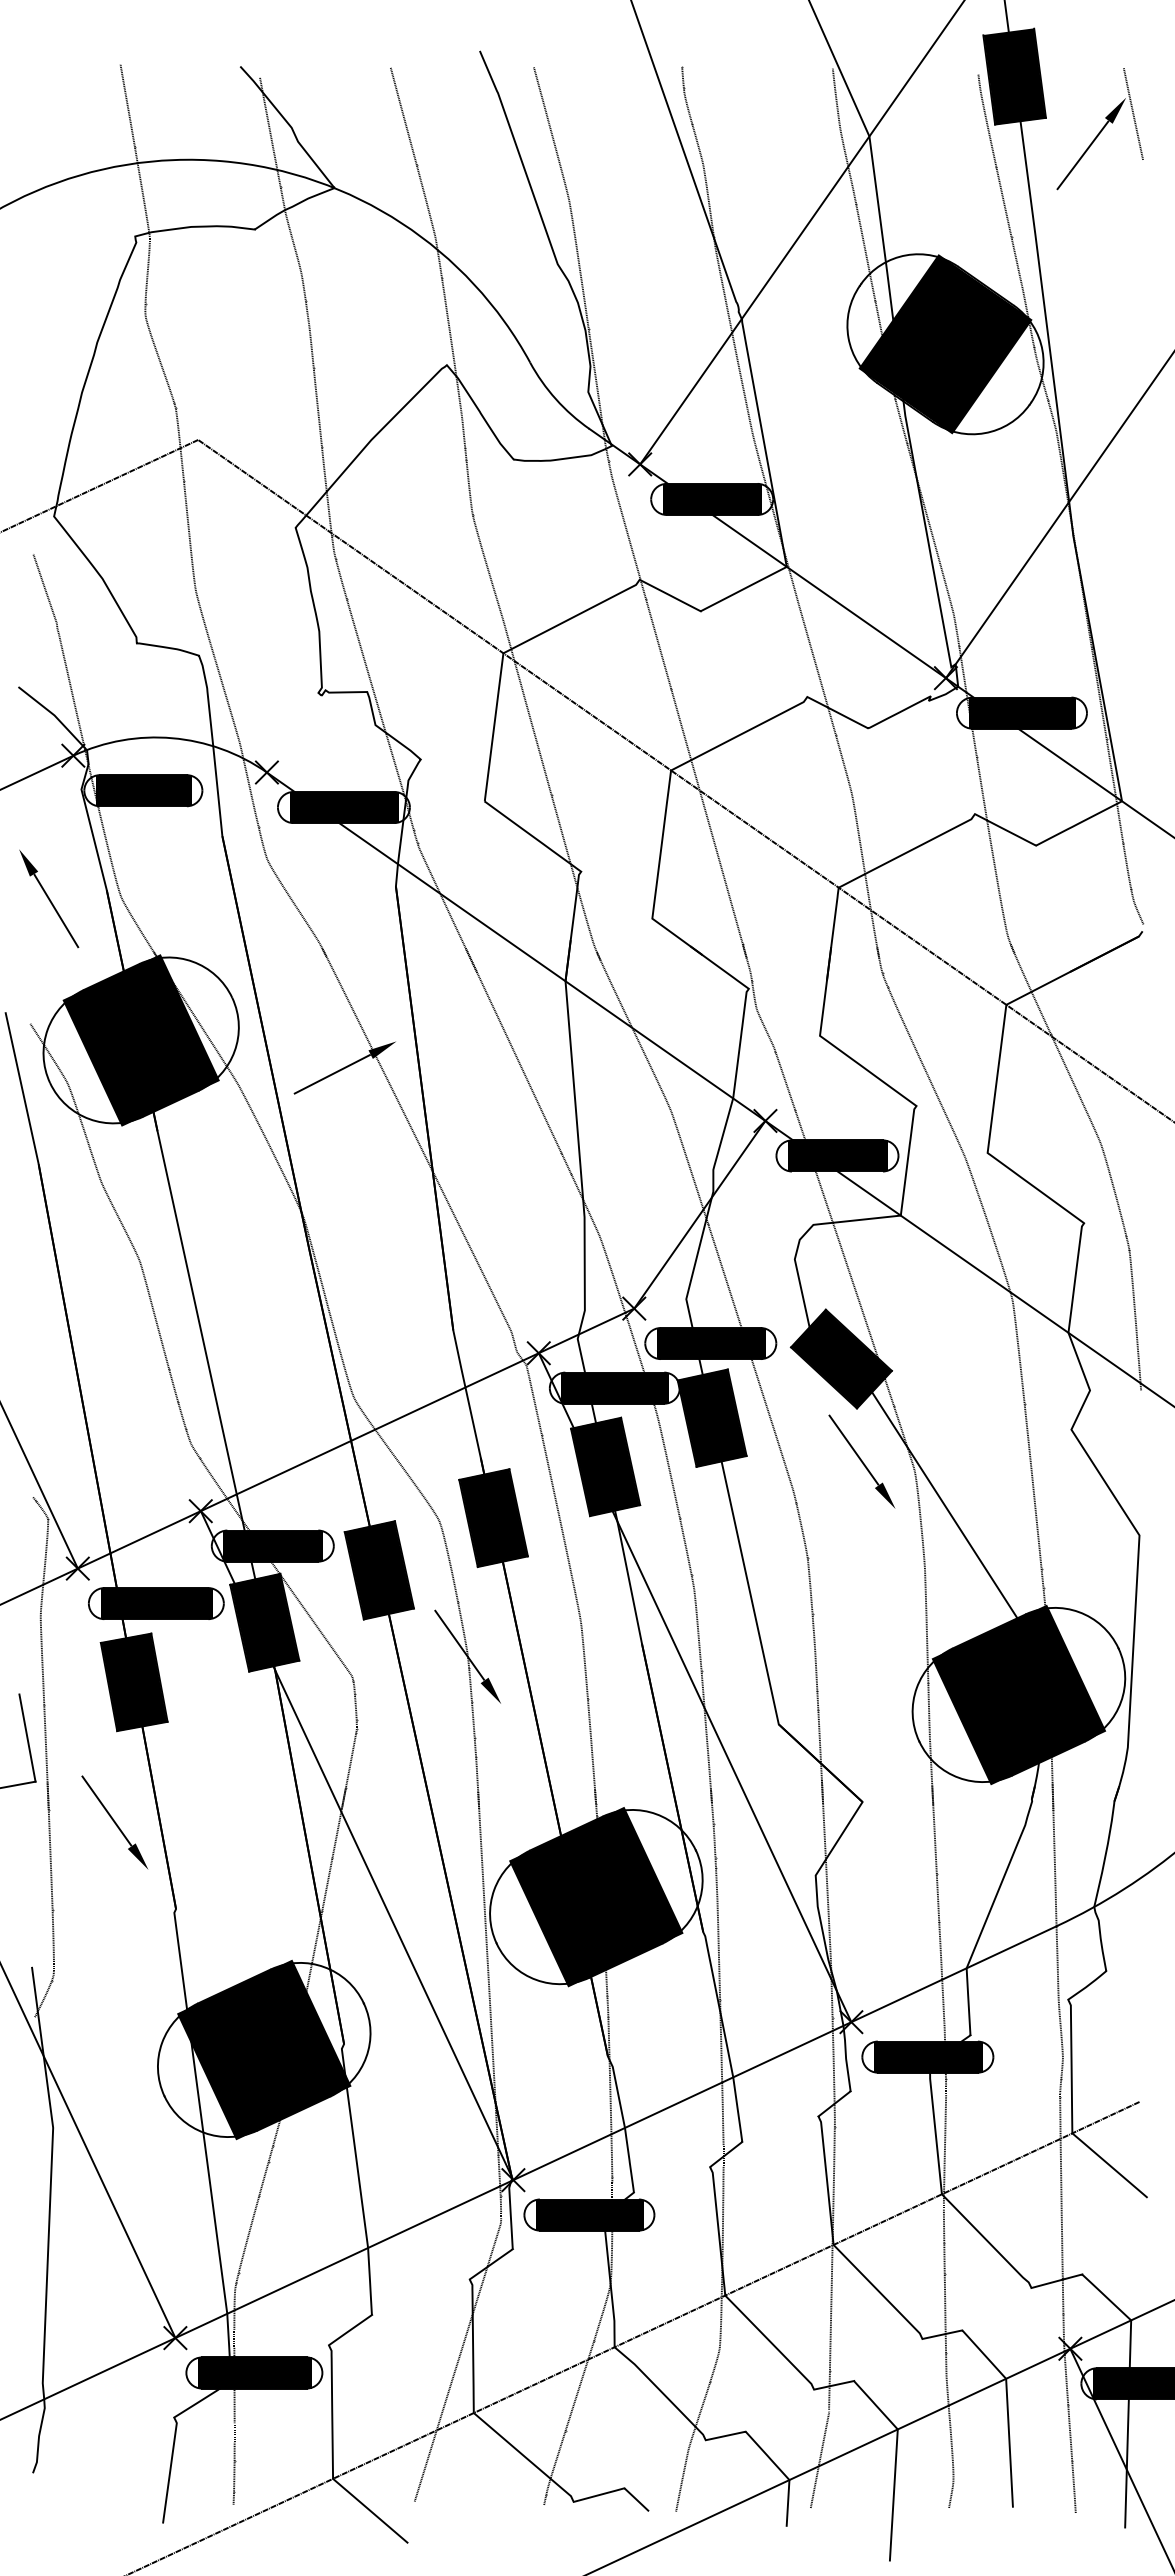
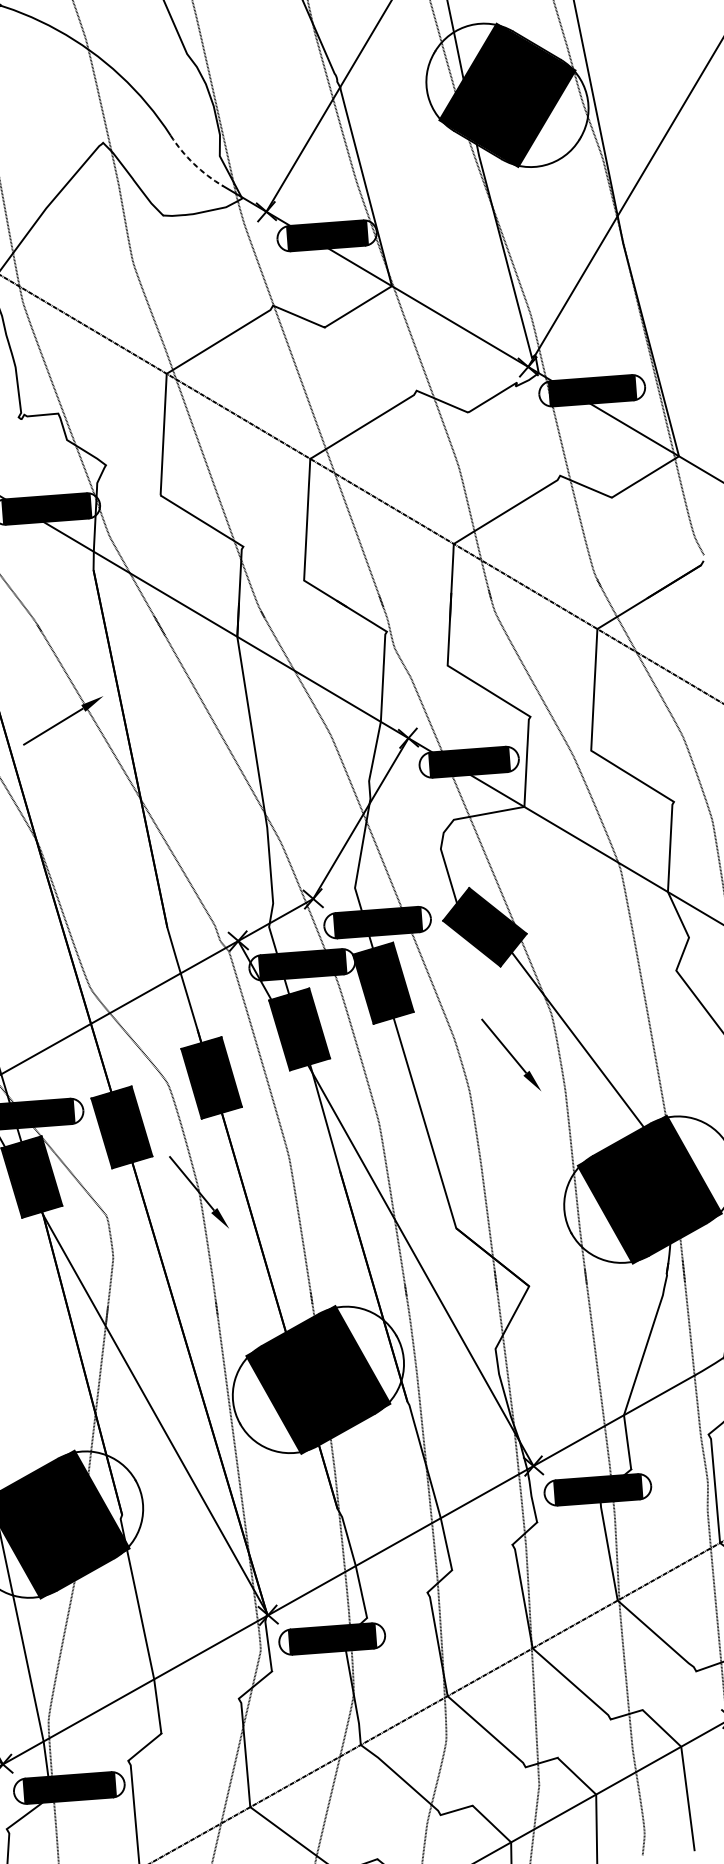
arc: (555, 399) -> (193, 164), solid -> dashed
part: (861, 1461) -> (510, 1054), moved

